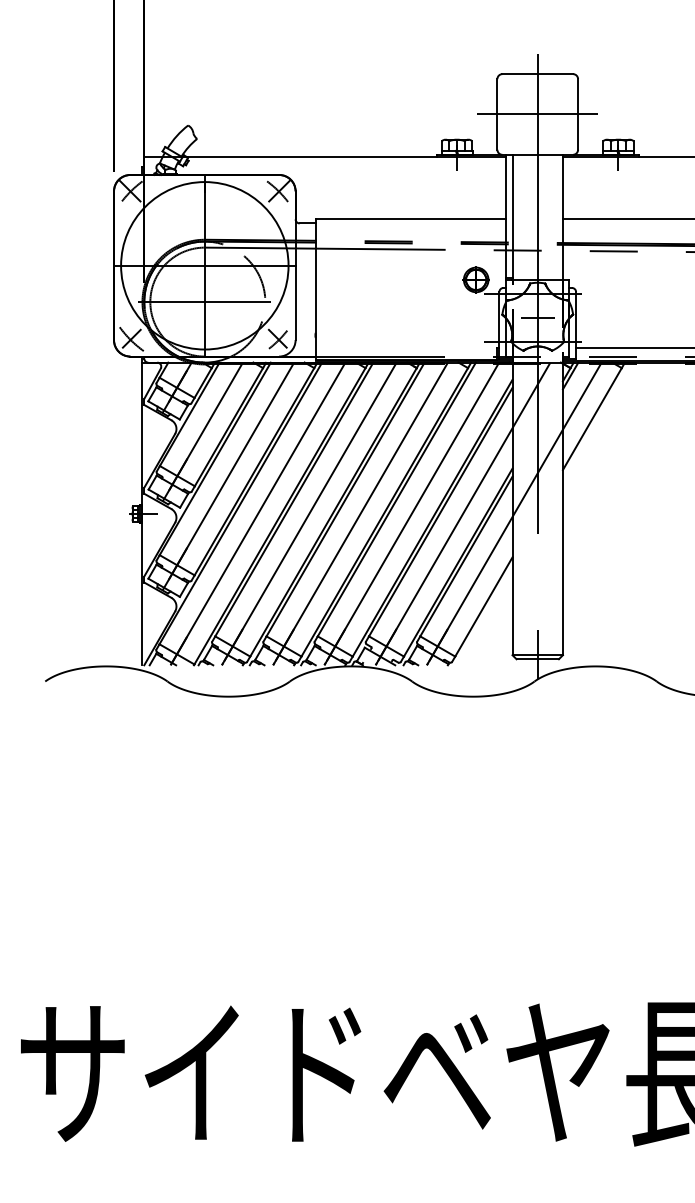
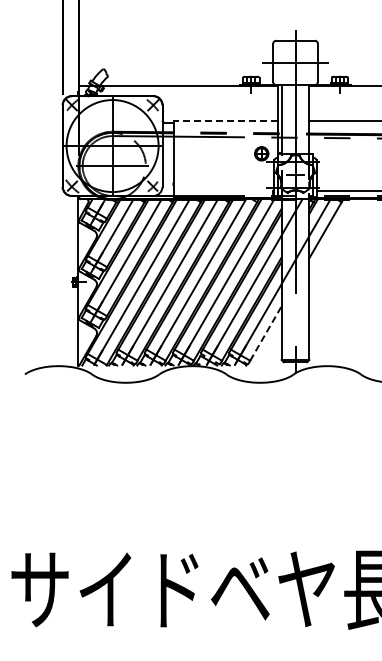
line: (410, 219) -> (225, 120), solid -> dashed
line: (484, 606) -> (266, 333), solid -> dashed

